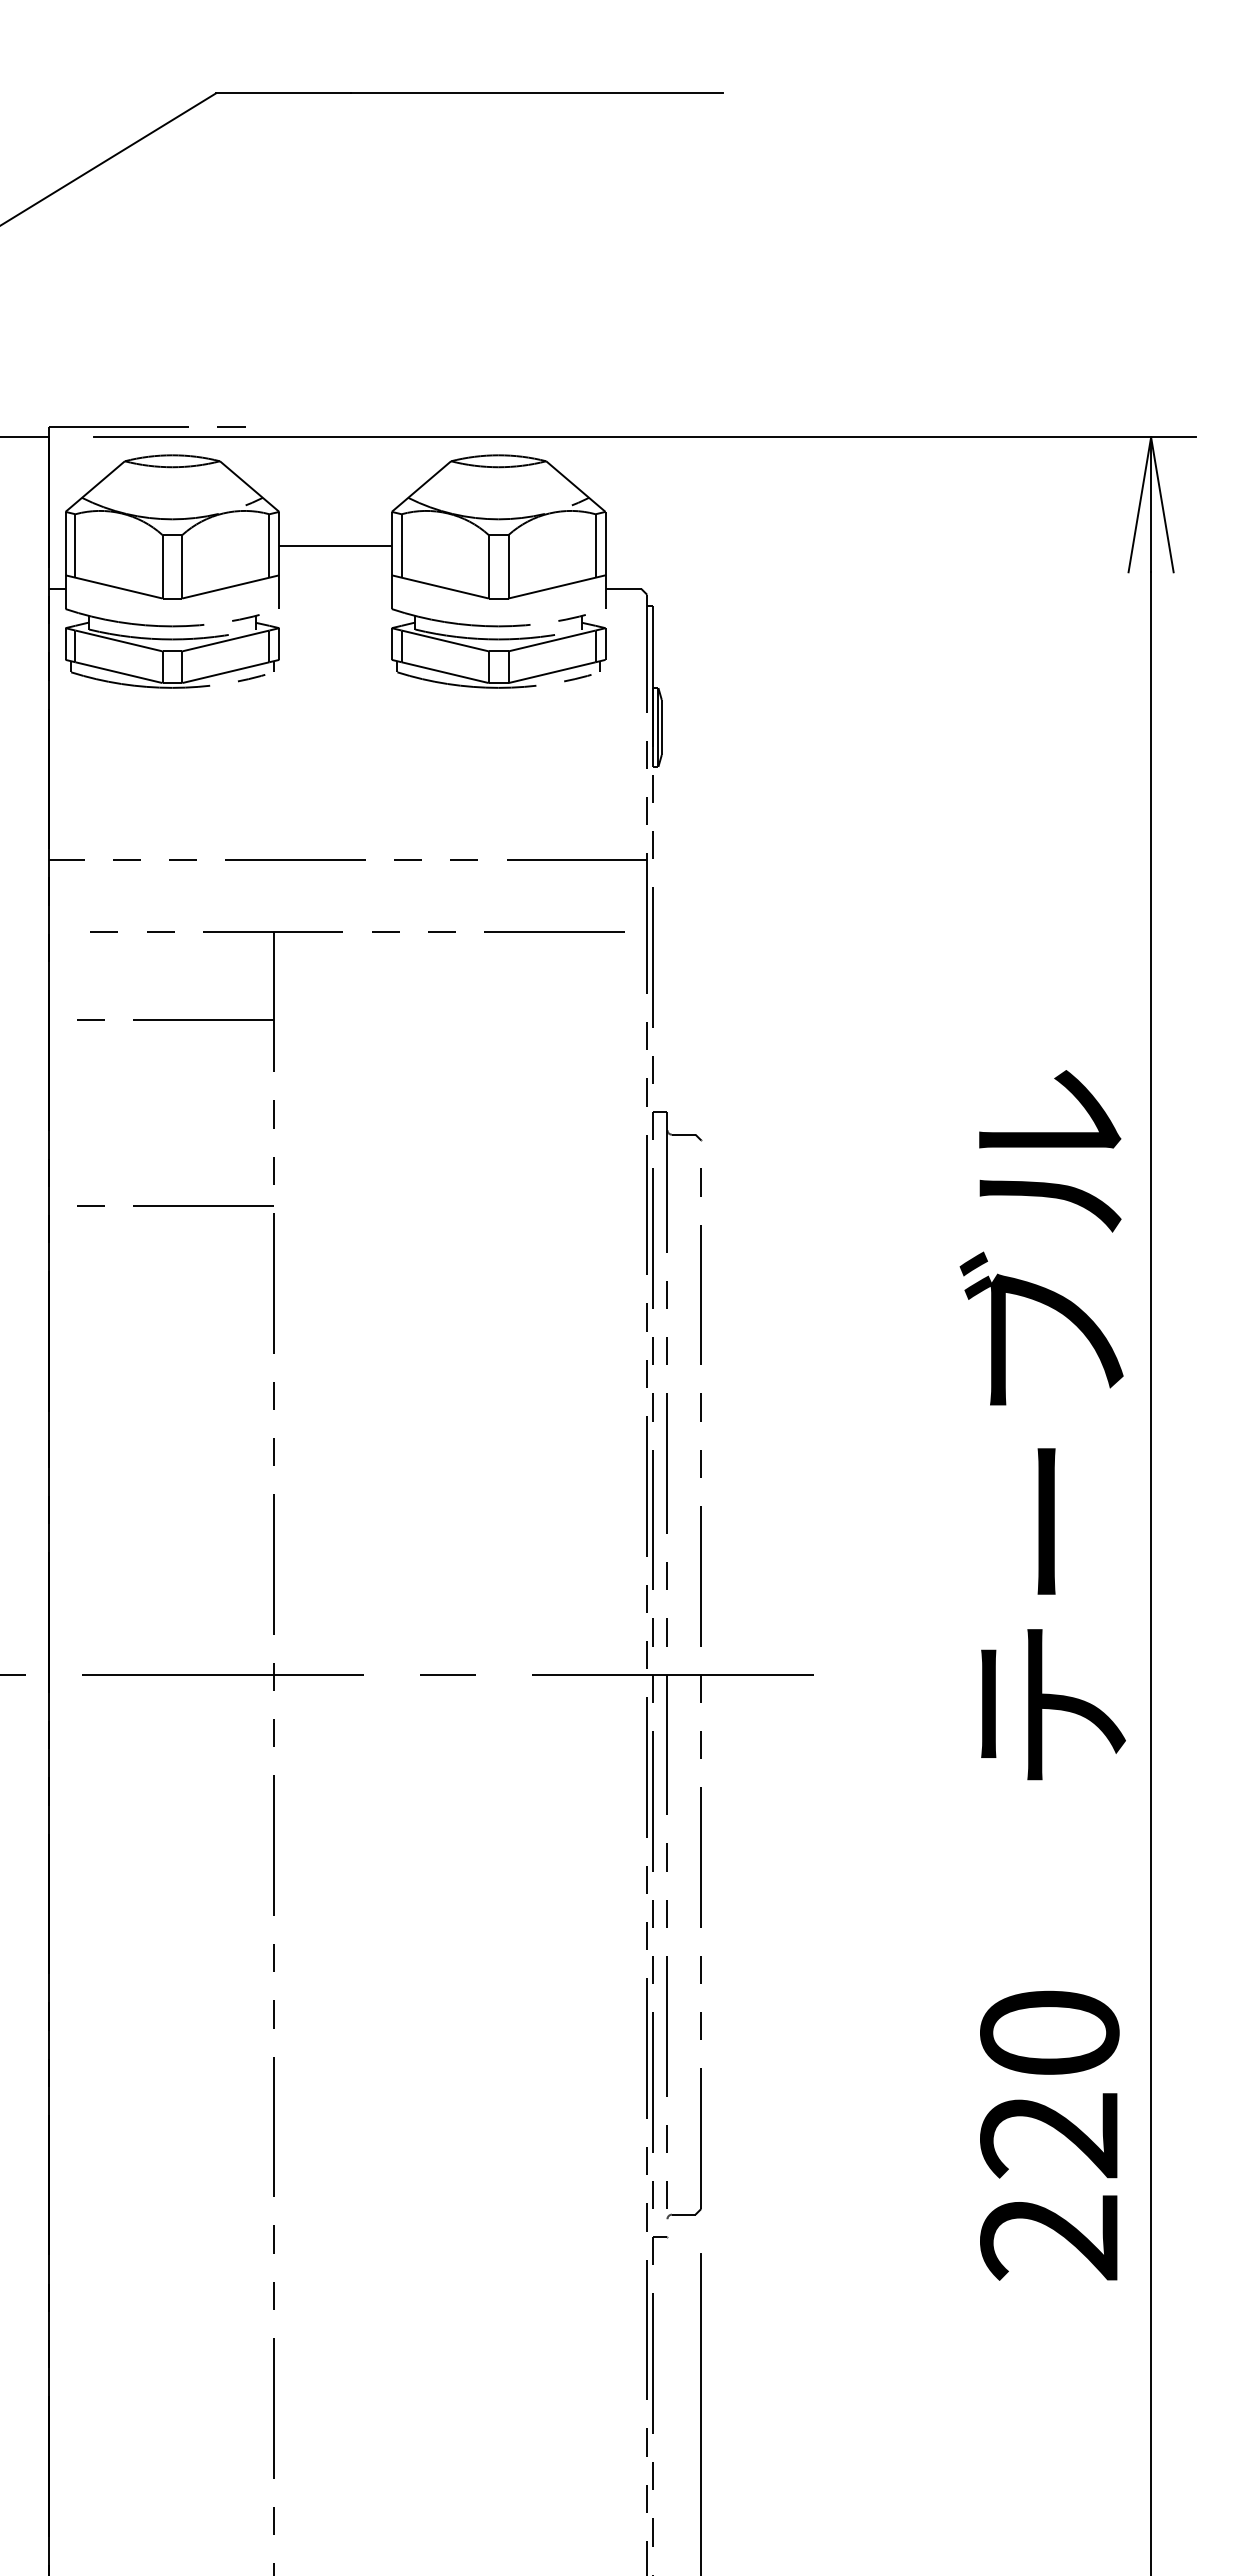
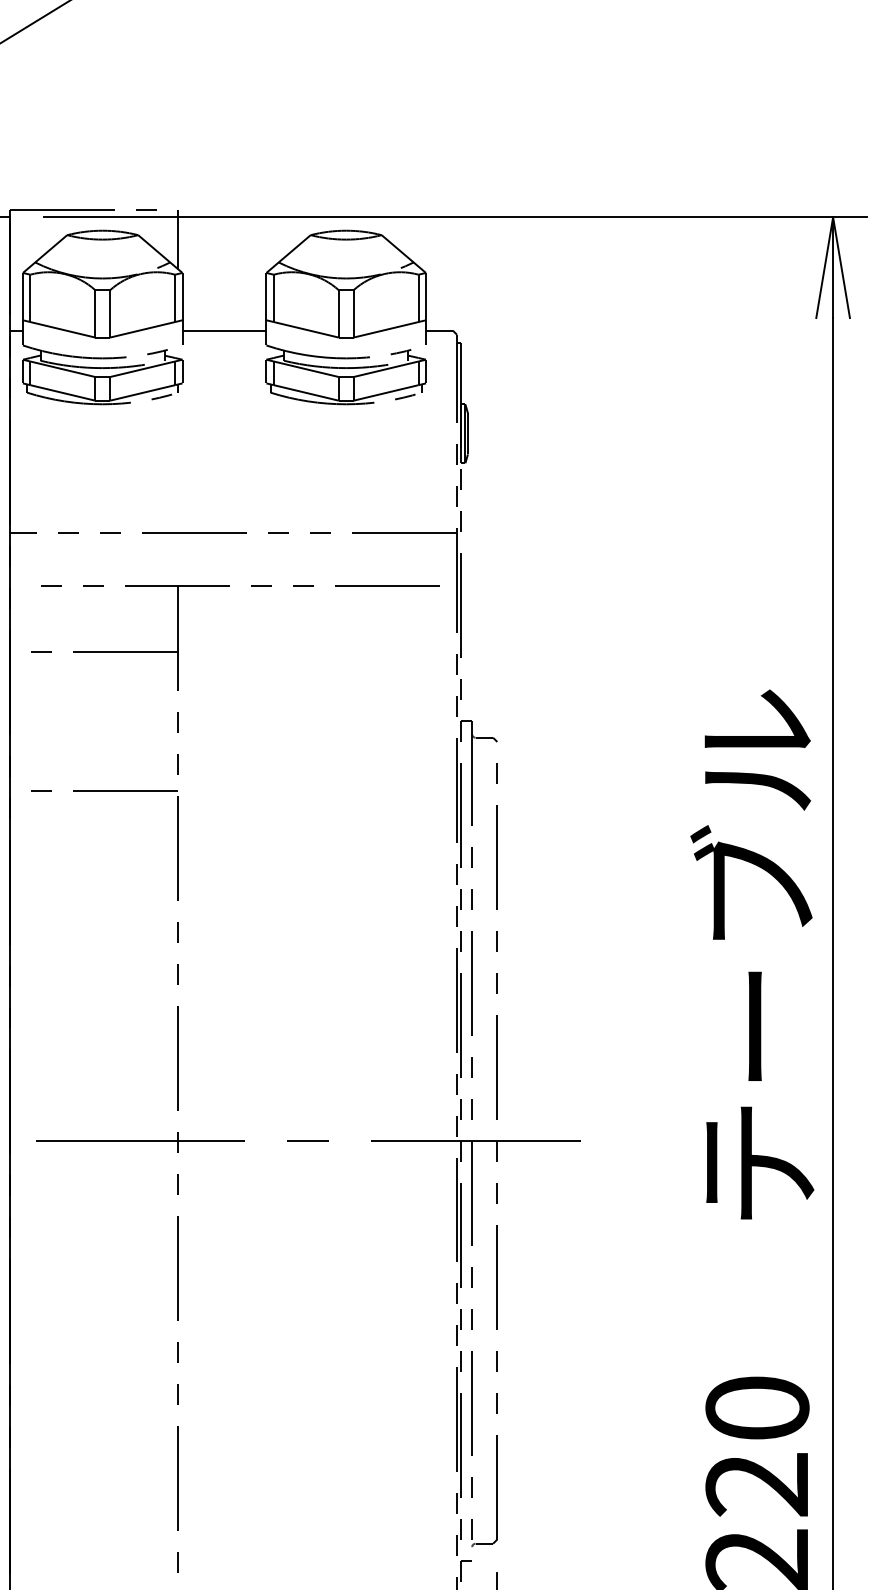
line: (273, 467) -> (178, 239), added
line: (335, 546) -> (224, 330), moved

